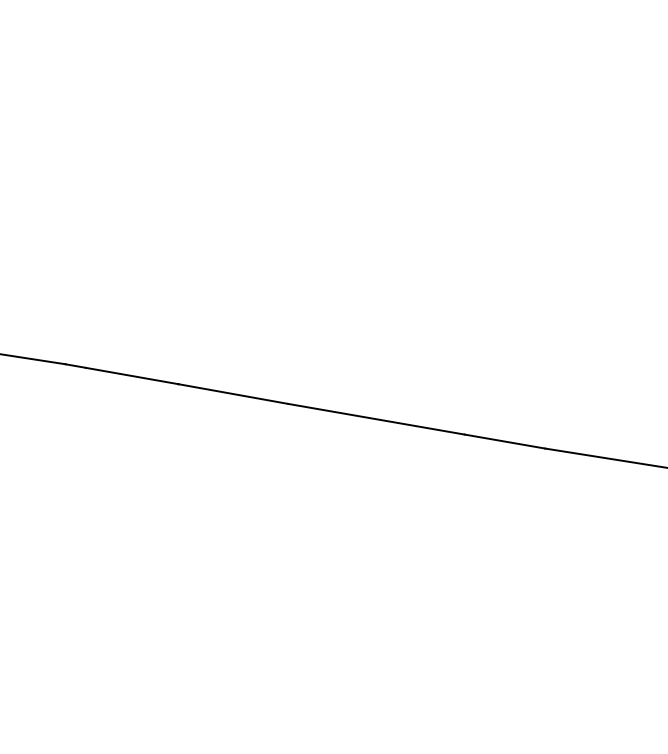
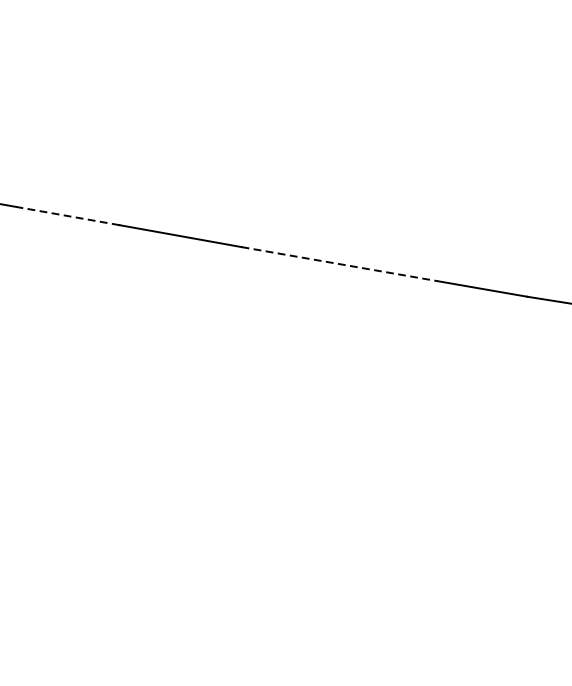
line: (132, 376) -> (68, 216), solid -> dashed
line: (376, 419) -> (339, 264), solid -> dashed

